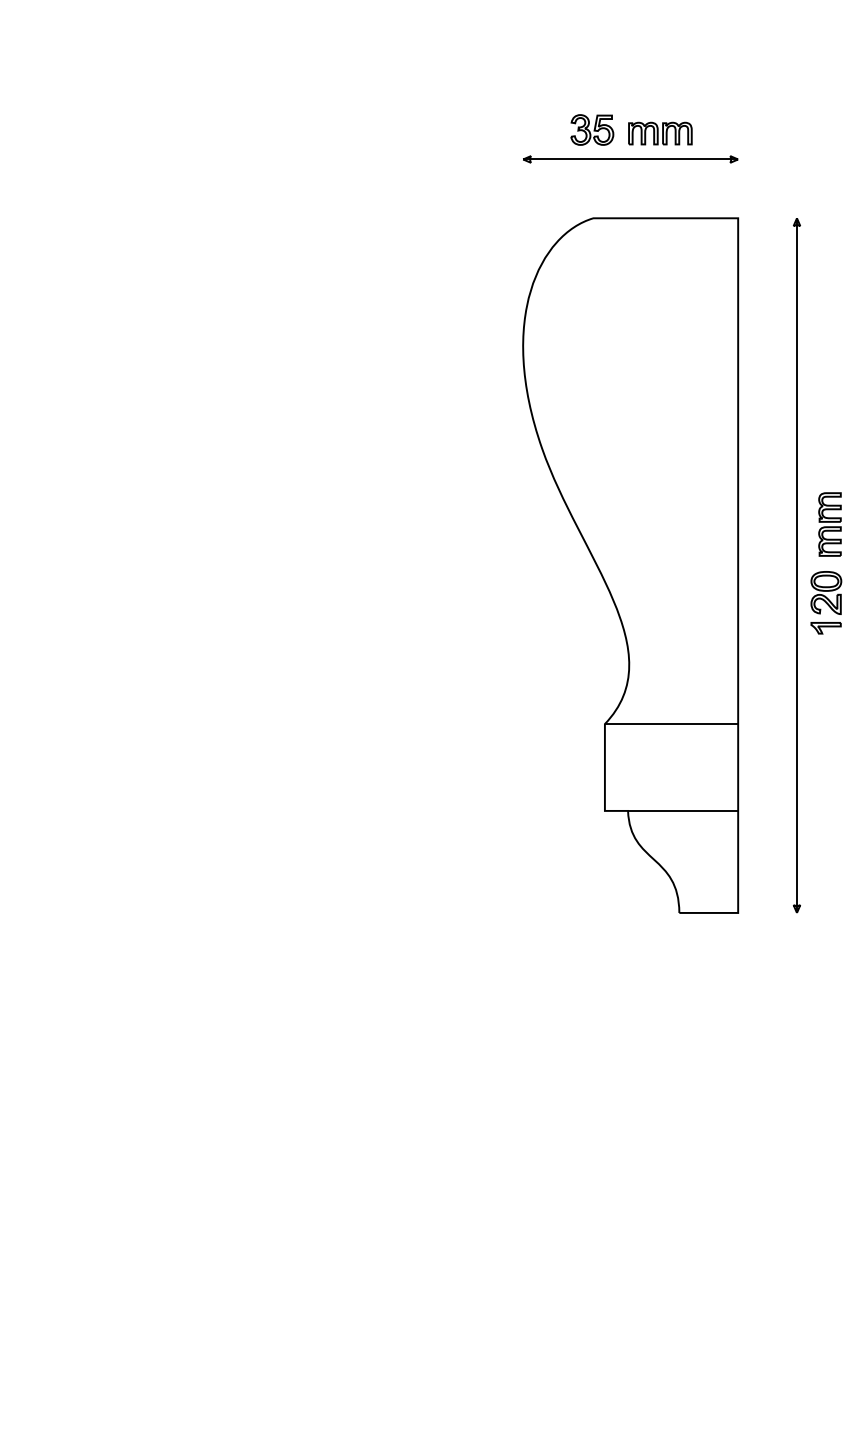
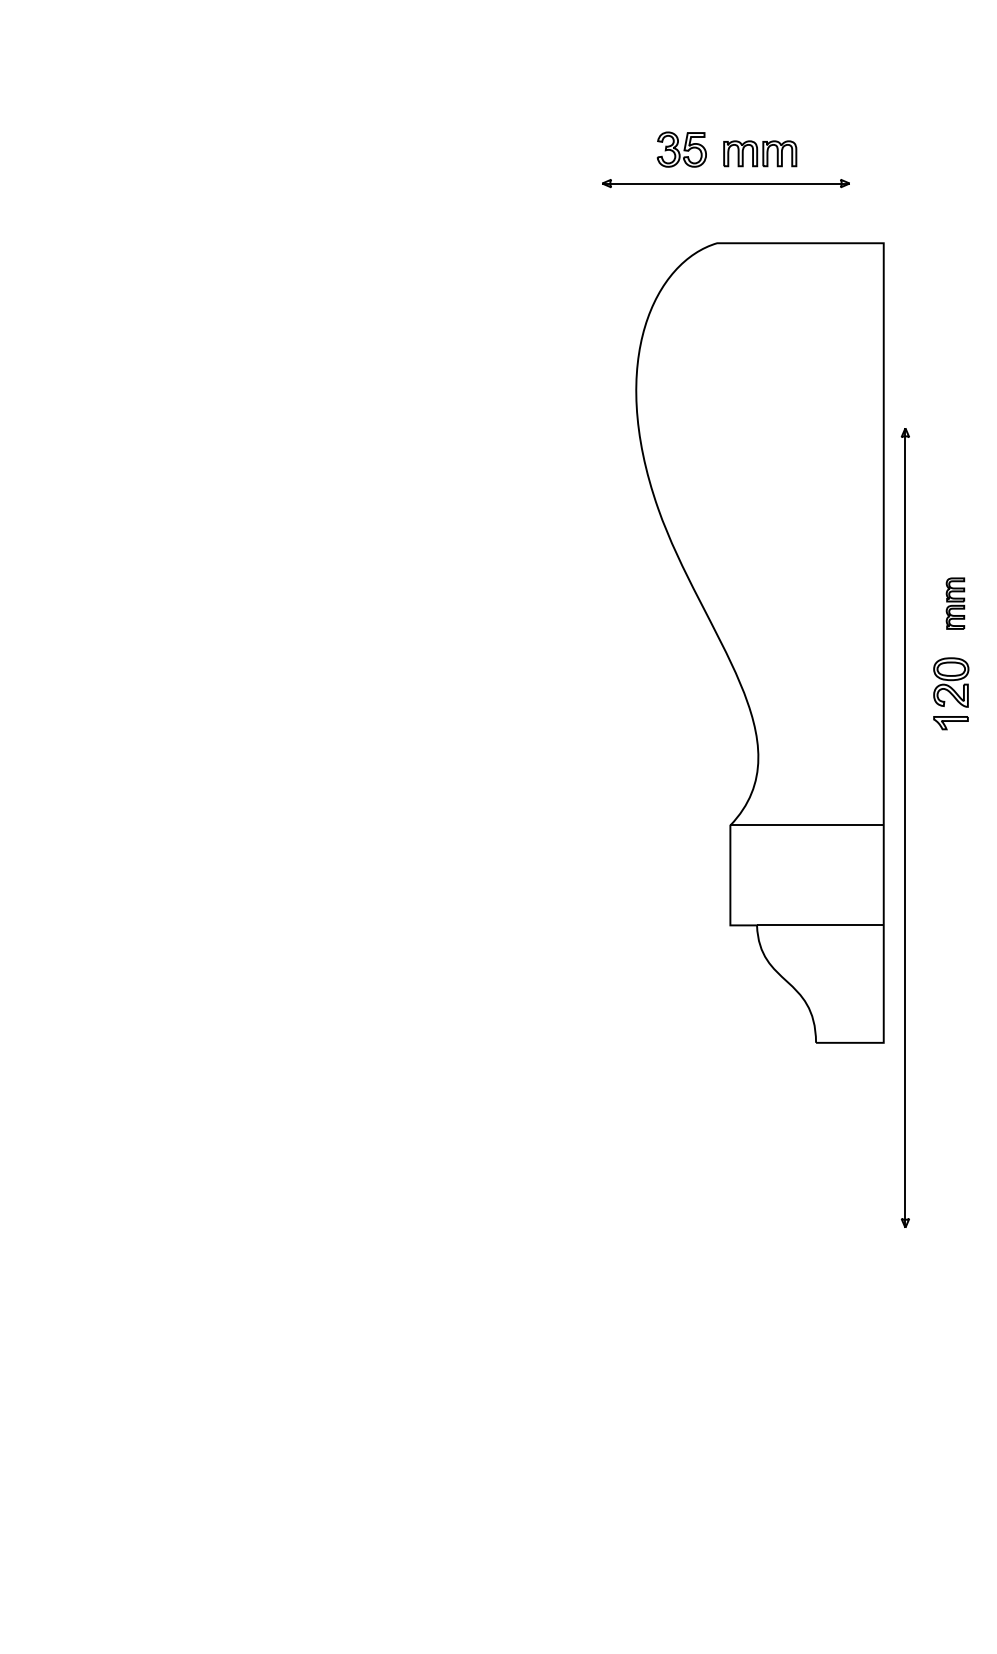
part: (830, 524) -> (955, 603), size x0.7
part: (630, 565) -> (759, 642), moved
part: (796, 565) -> (904, 827), moved

